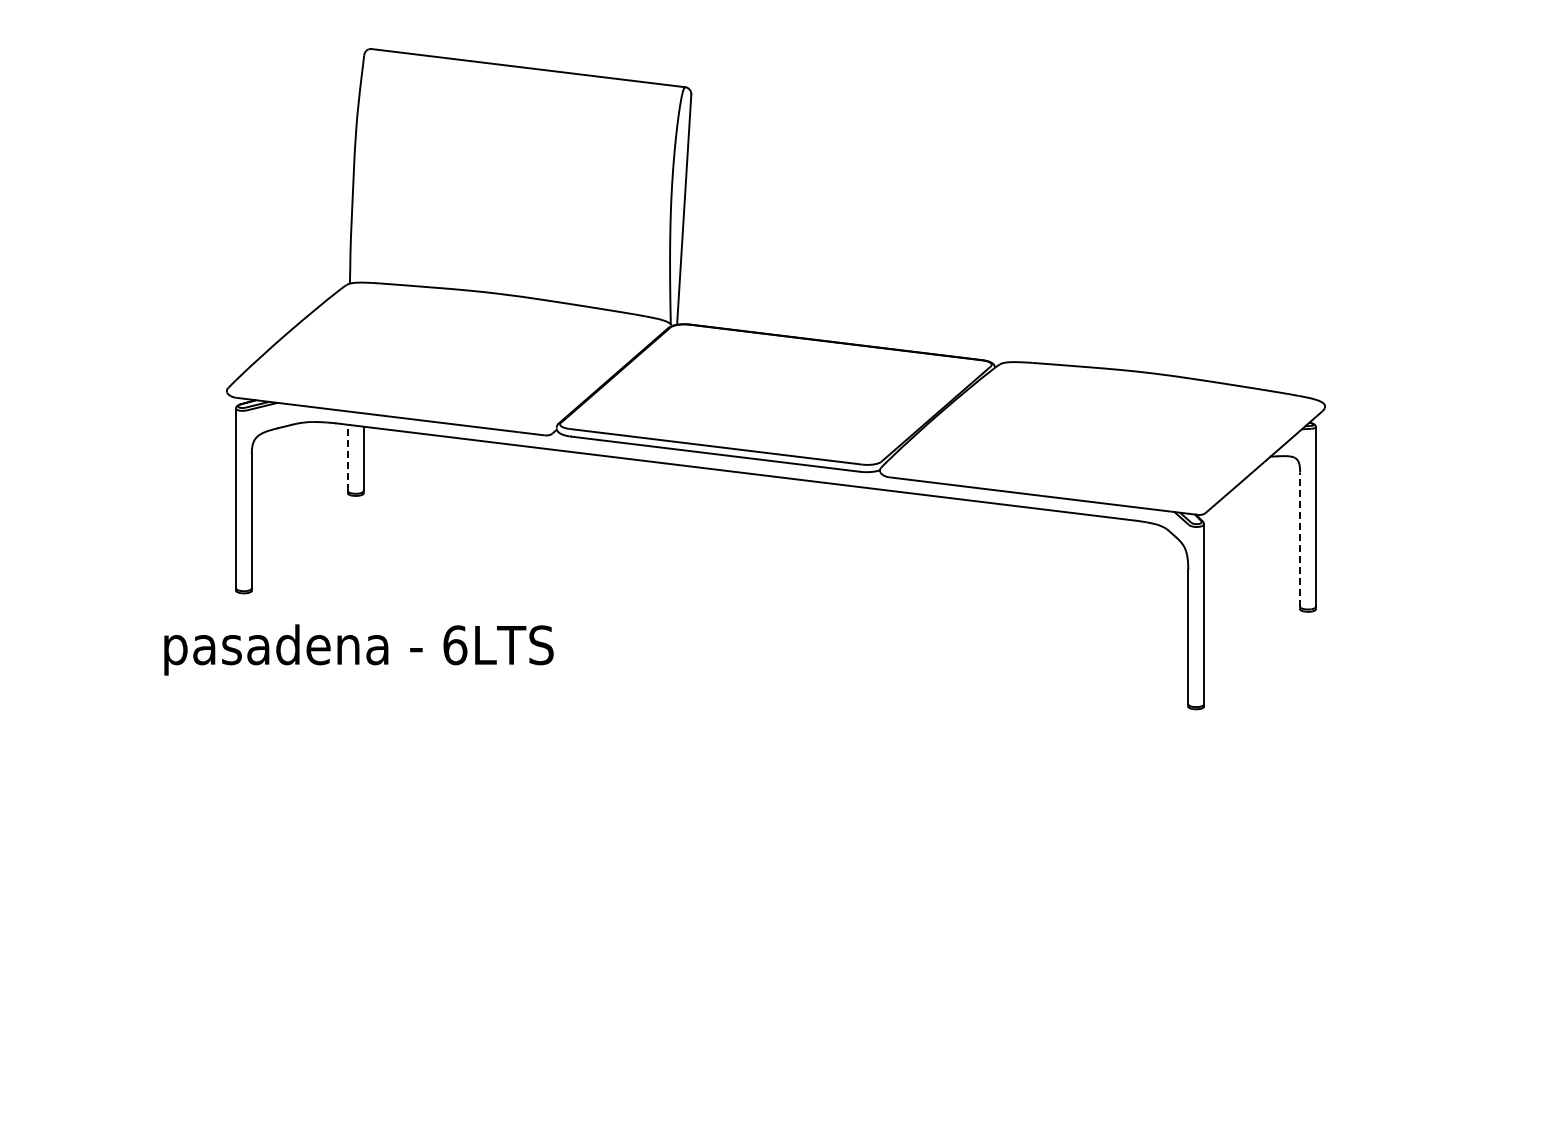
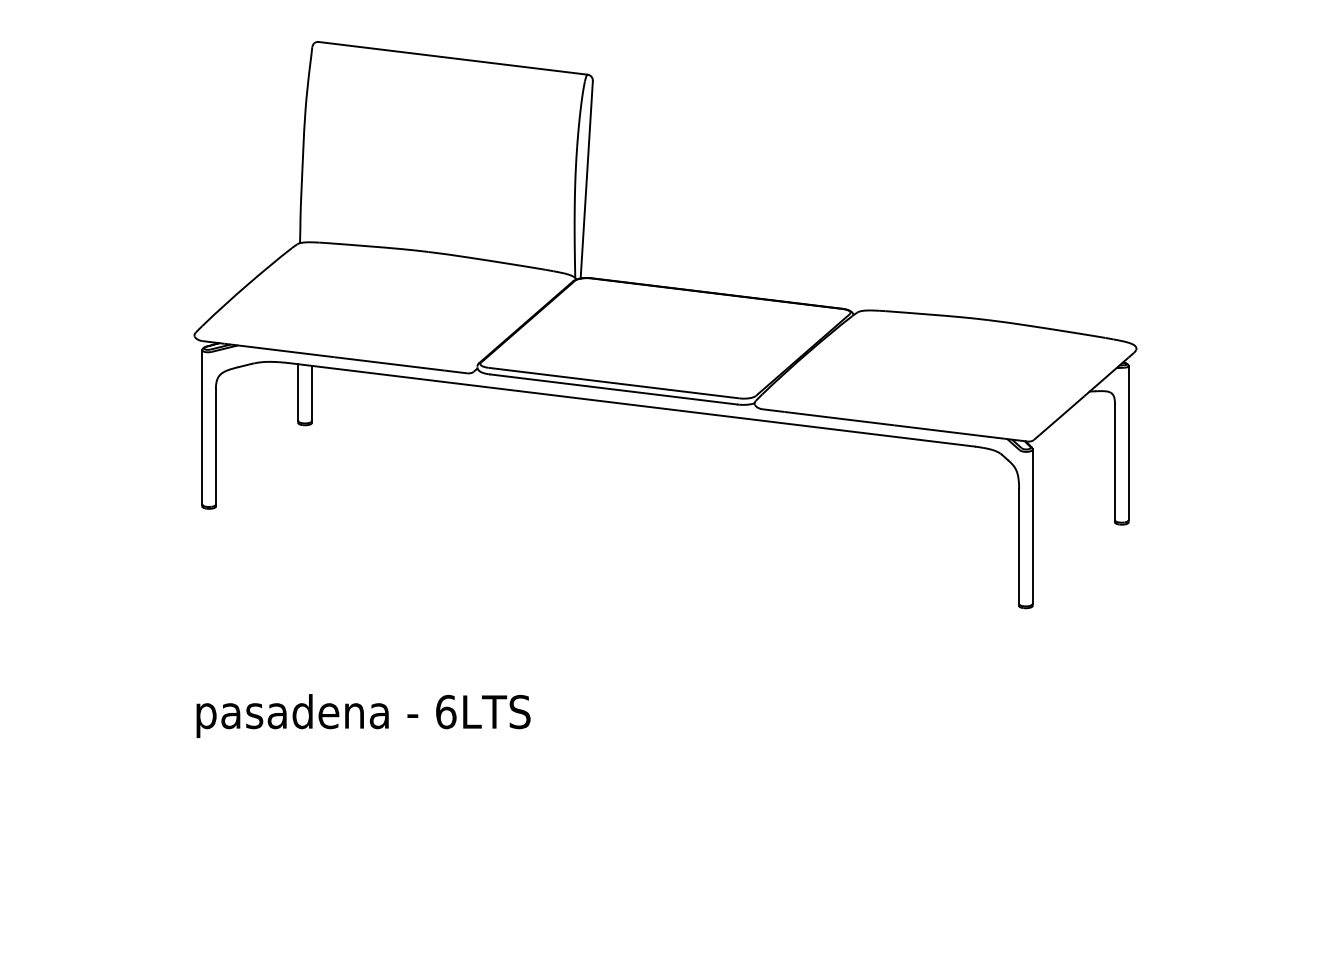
line: (347, 457) -> (297, 392), dashed -> solid
line: (1300, 539) -> (1115, 462), dashed -> solid
text: (358, 649) -> (363, 715), moved

